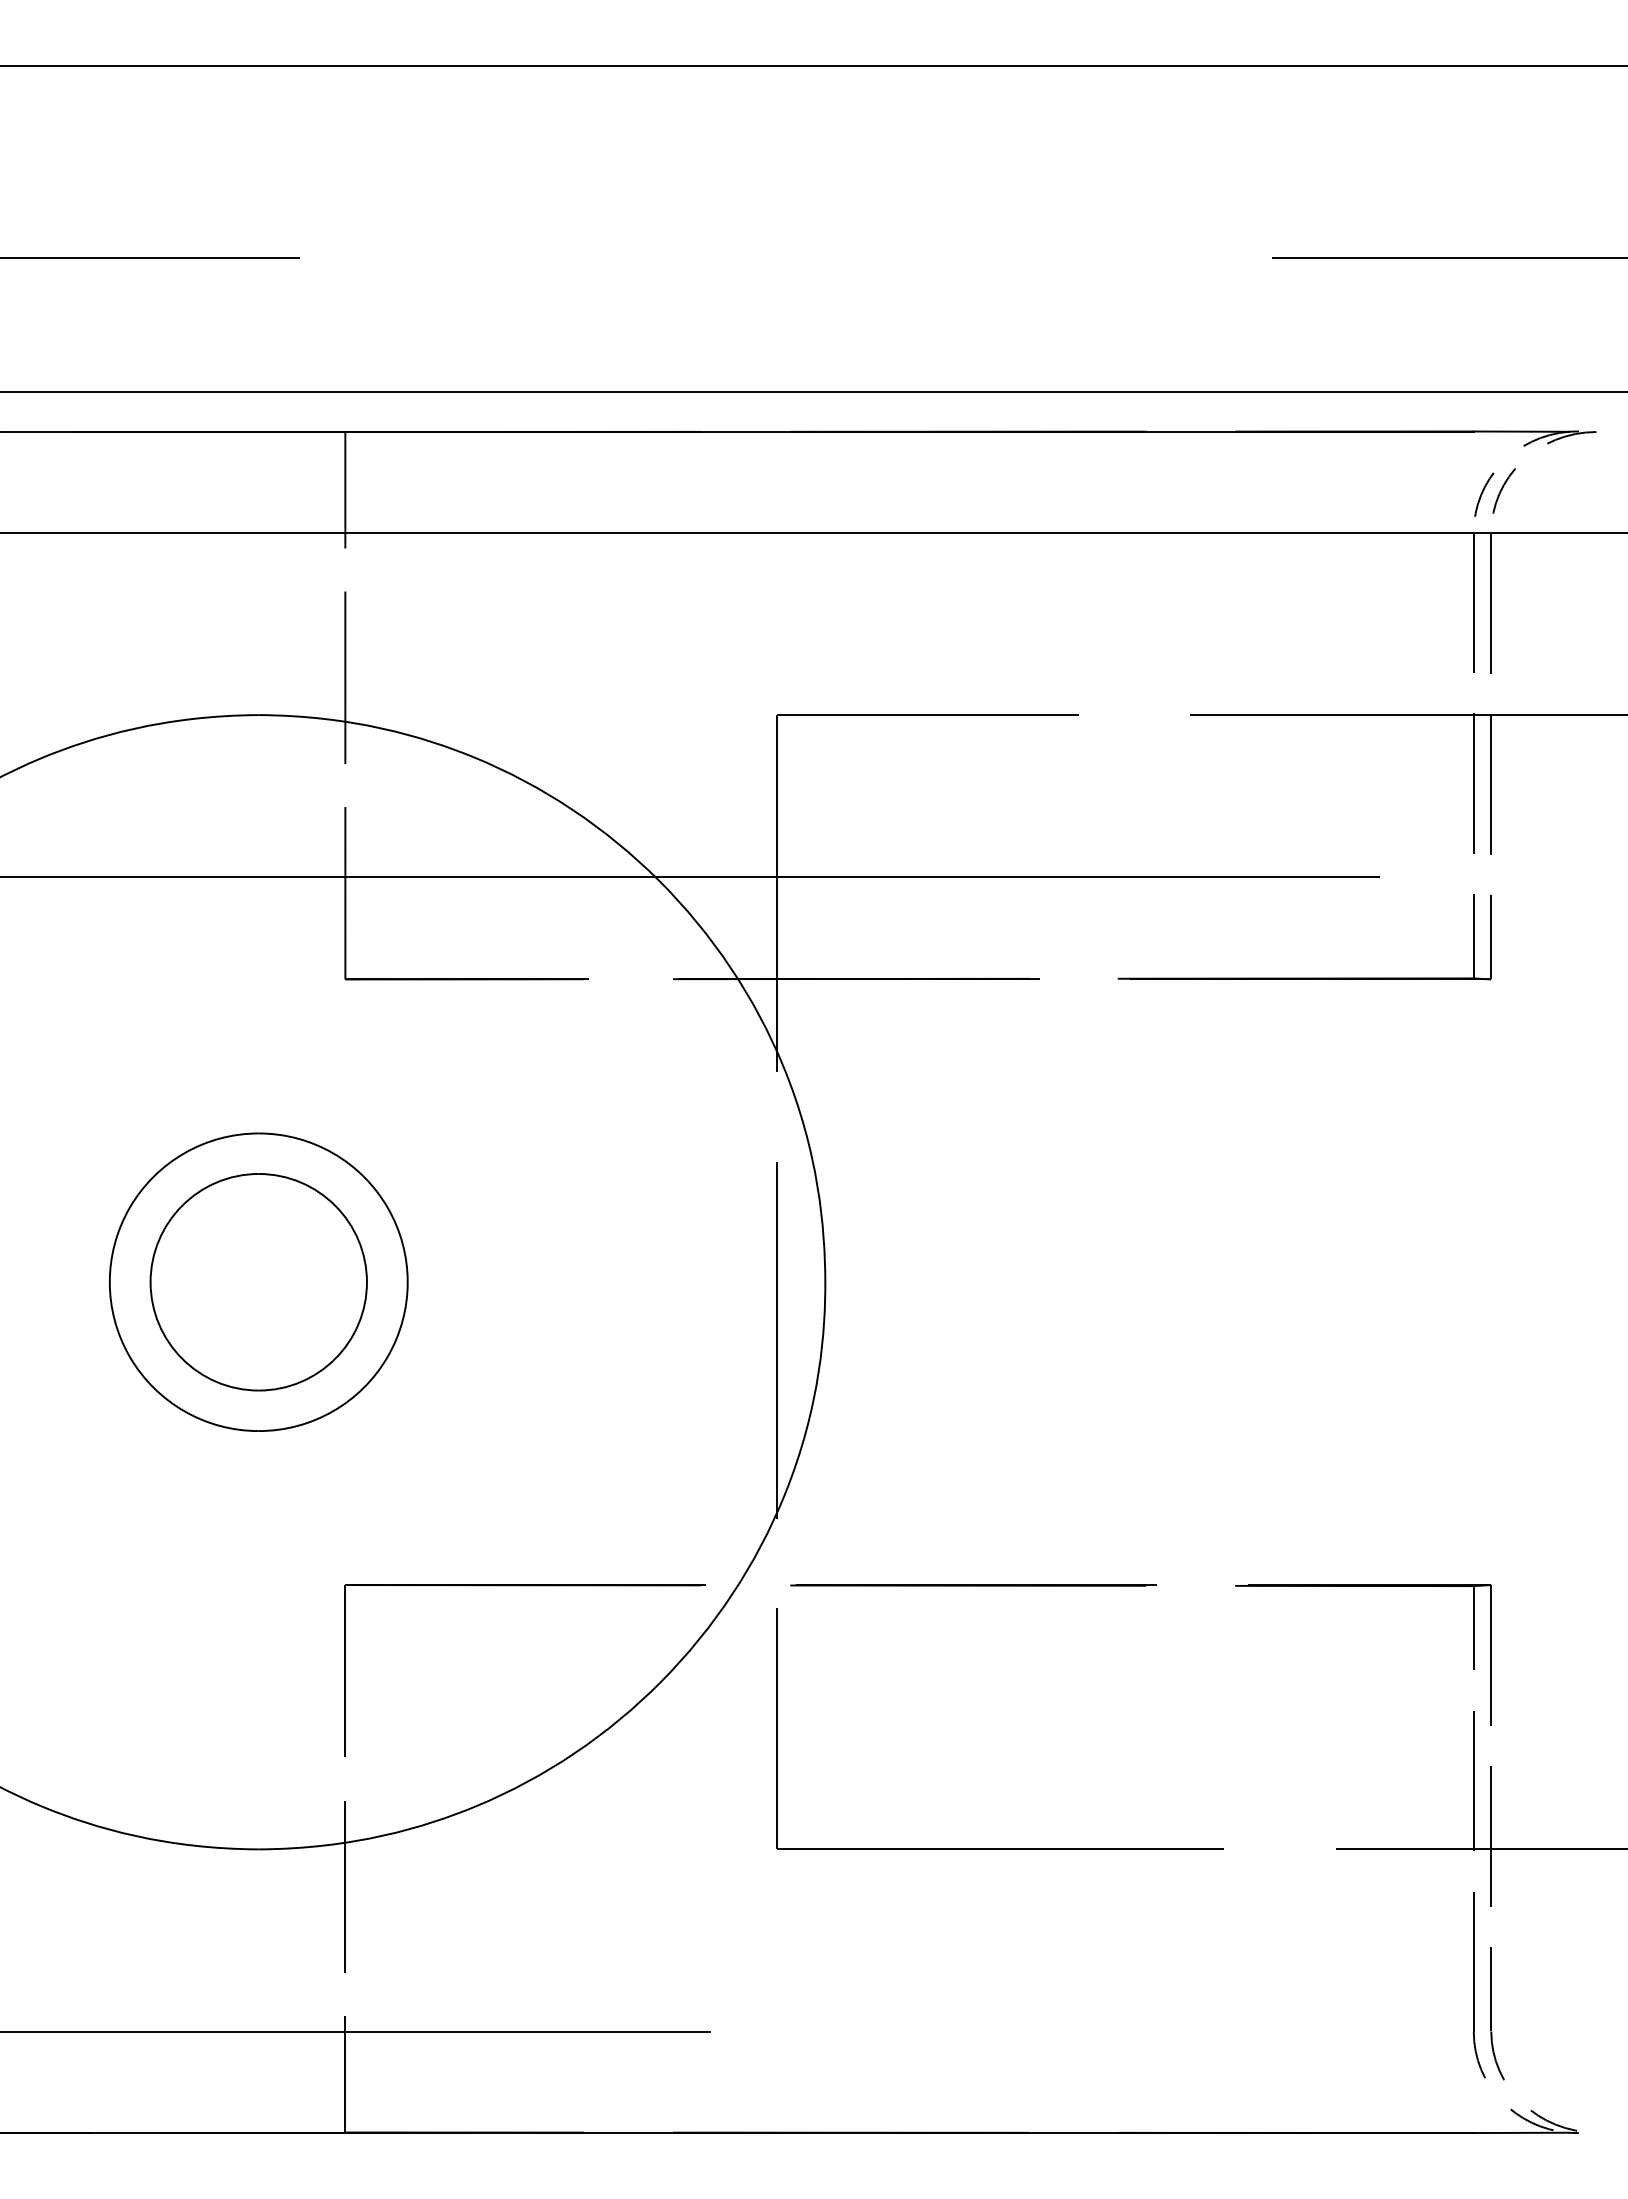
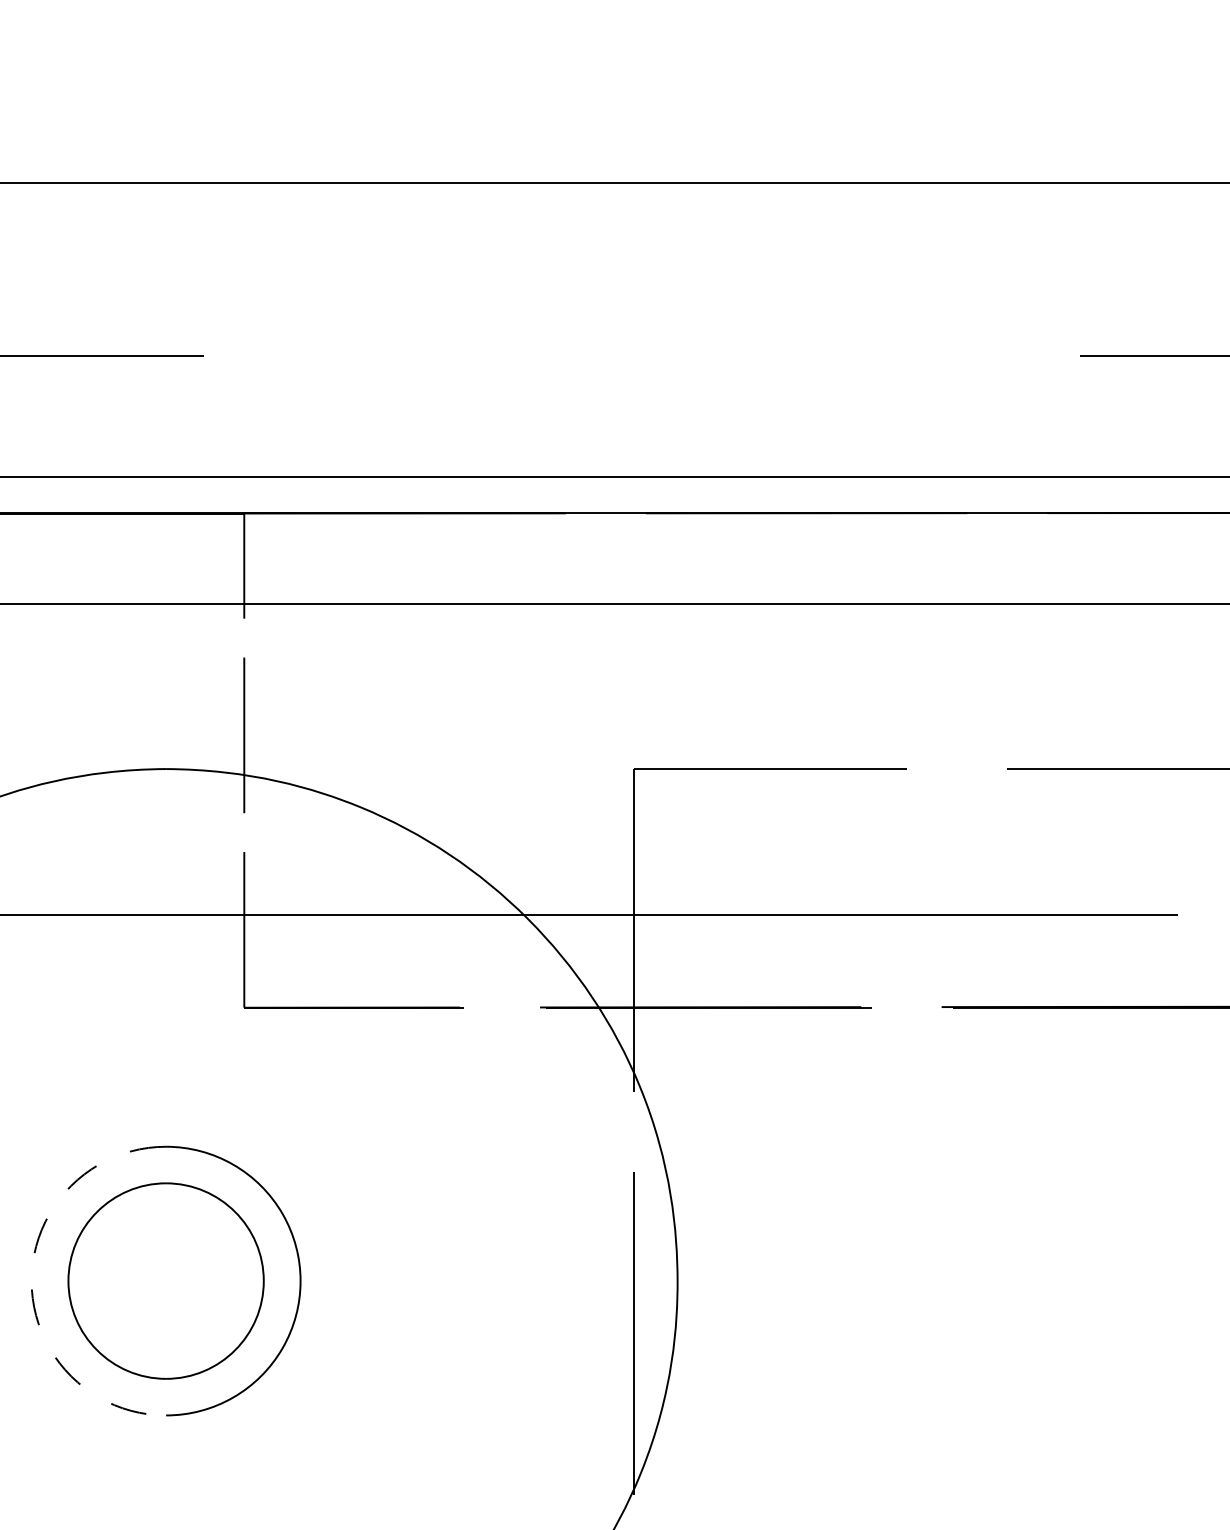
arc: (109, 1282) -> (31, 1281), solid -> dashed

